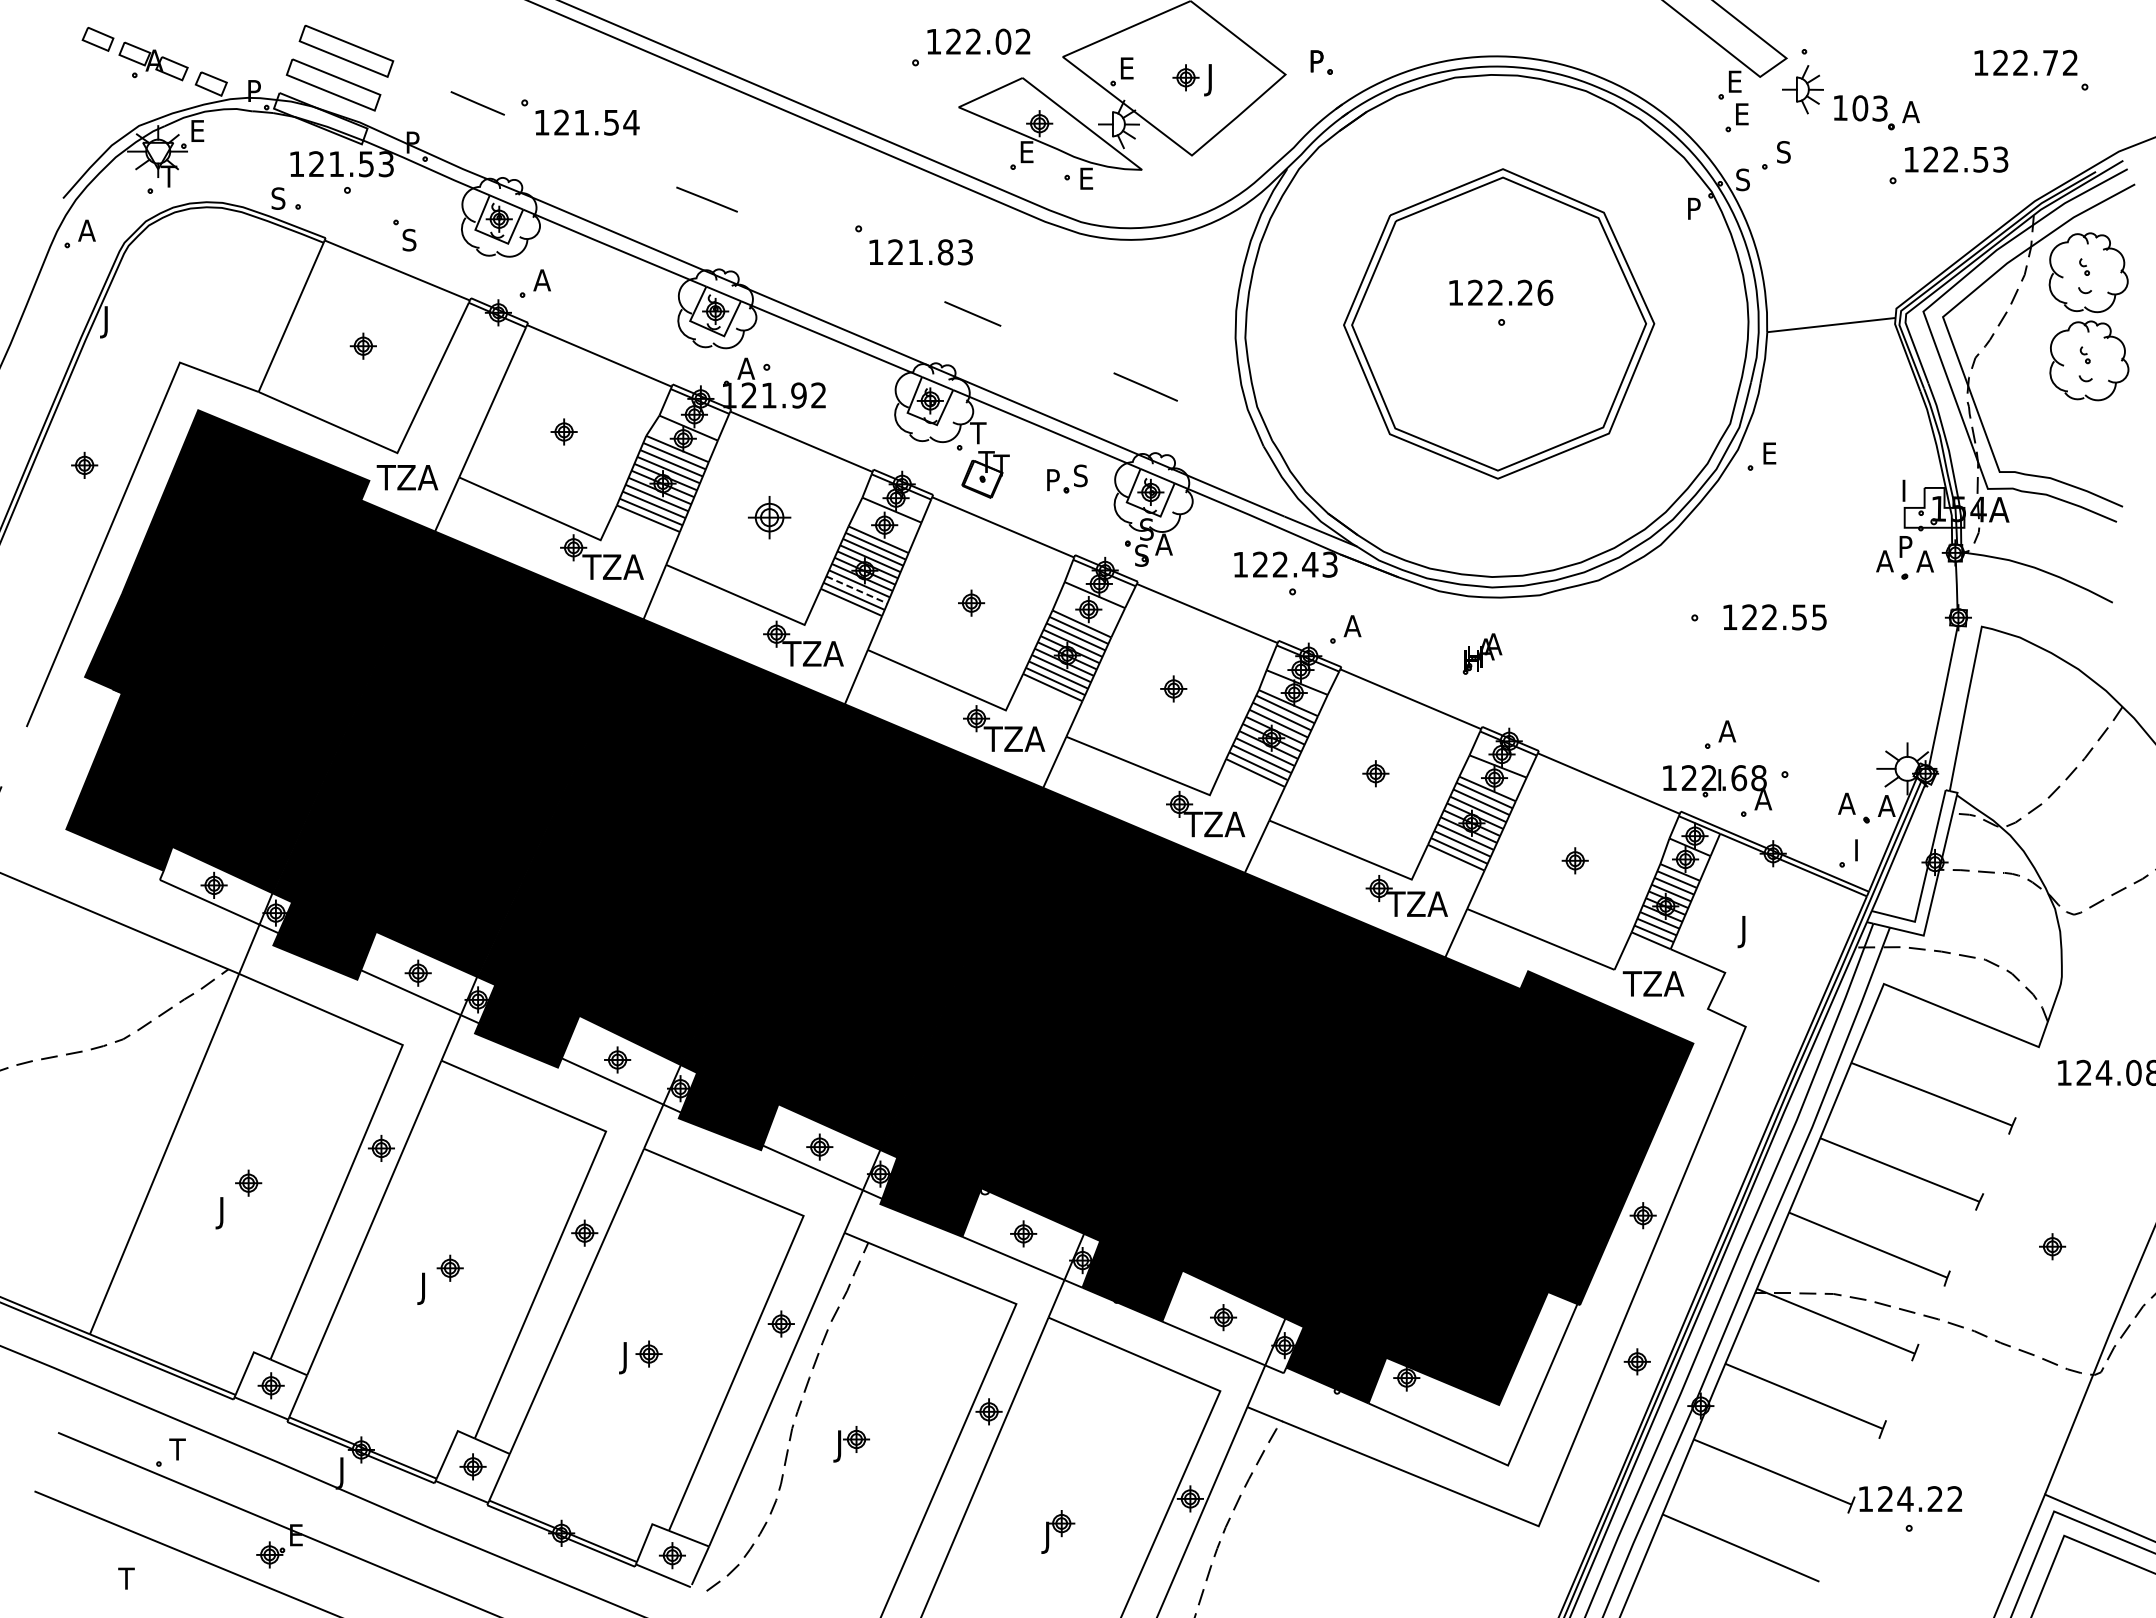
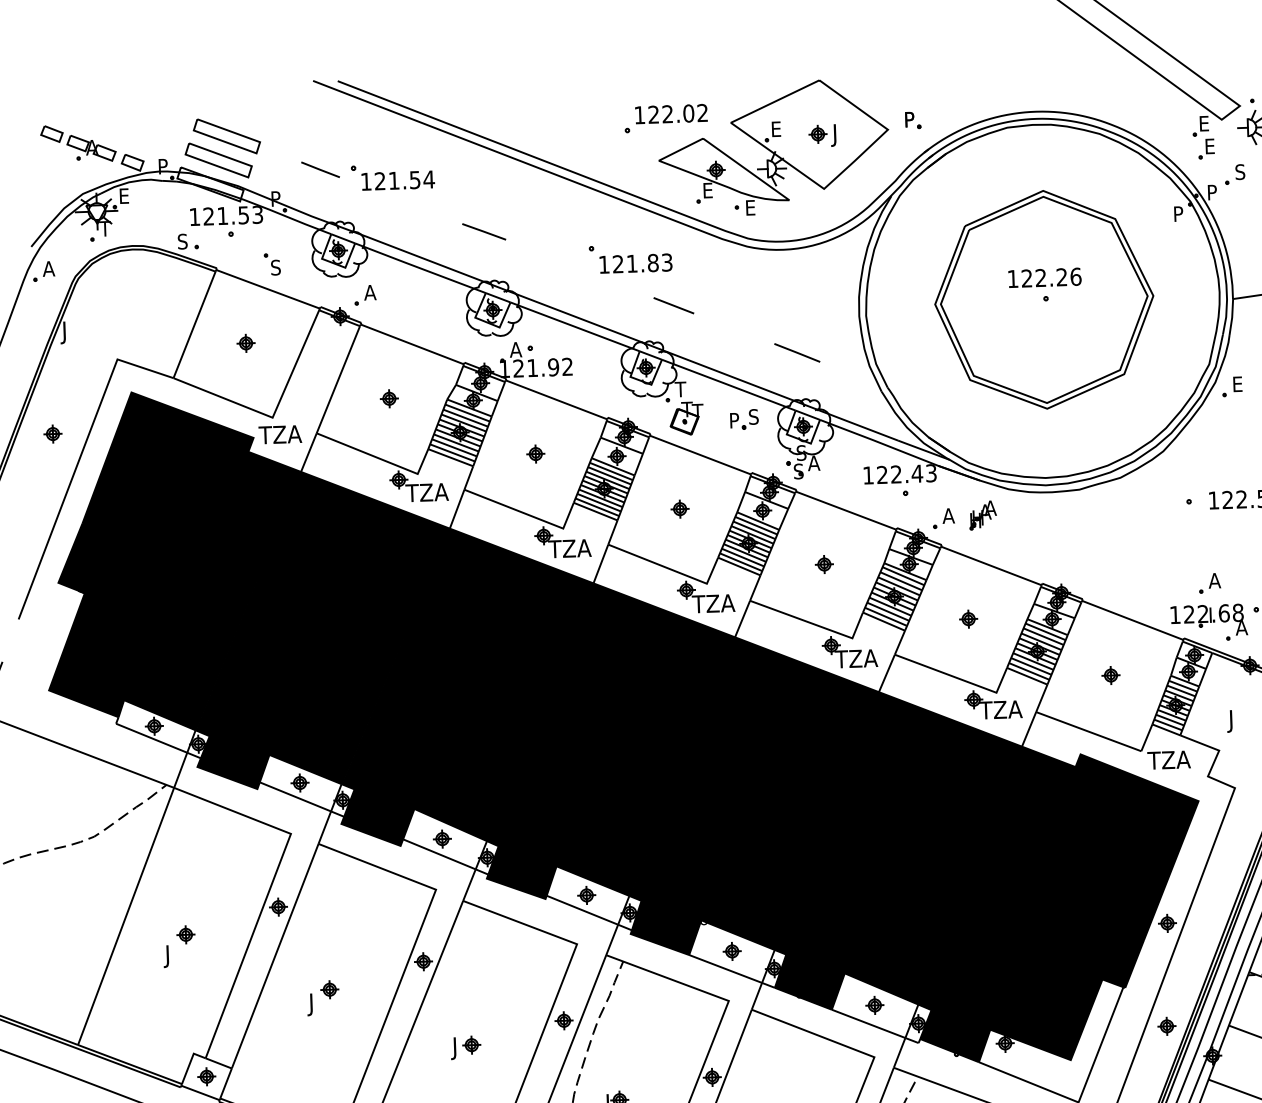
text: (1742, 179) -> (1211, 192), S -> P
part: (768, 517) -> (535, 453), size x0.62
line: (857, 590) -> (599, 503), dashed -> solid
part: (1482, 653) -> (983, 515), moved

